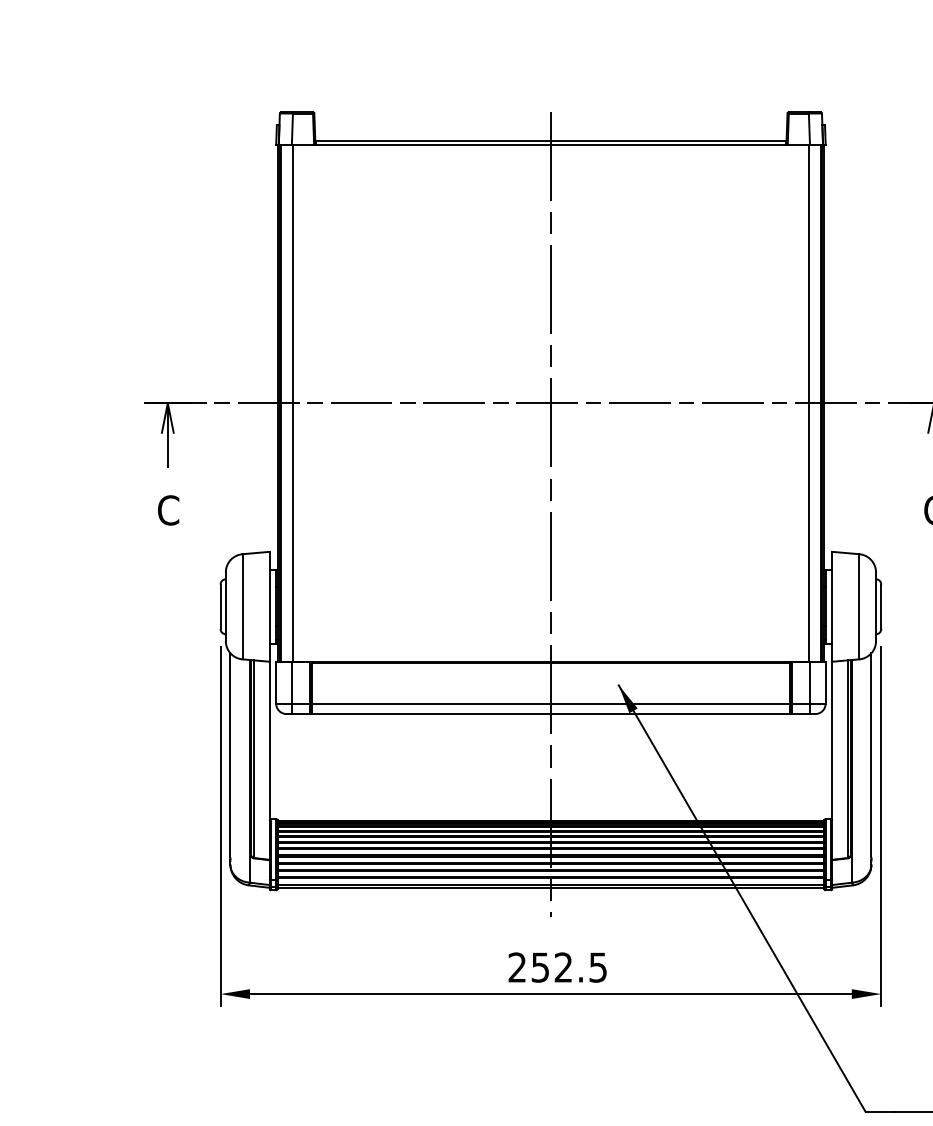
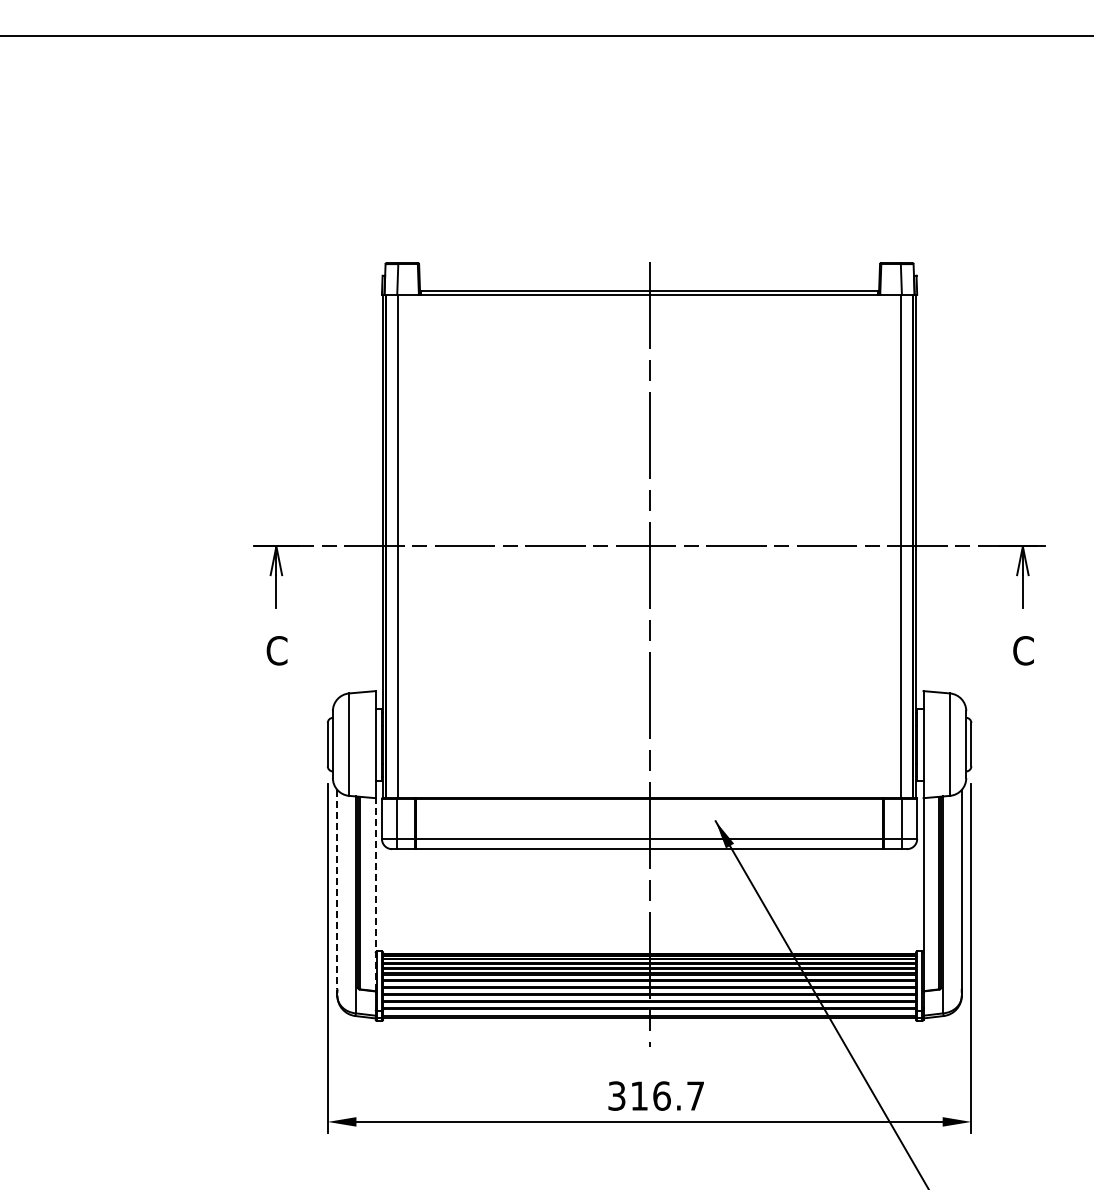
line: (230, 755) -> (337, 889), solid -> dashed
line: (269, 760) -> (375, 894), solid -> dashed
text: (557, 966) -> (655, 1095), 252.5 -> 316.7

